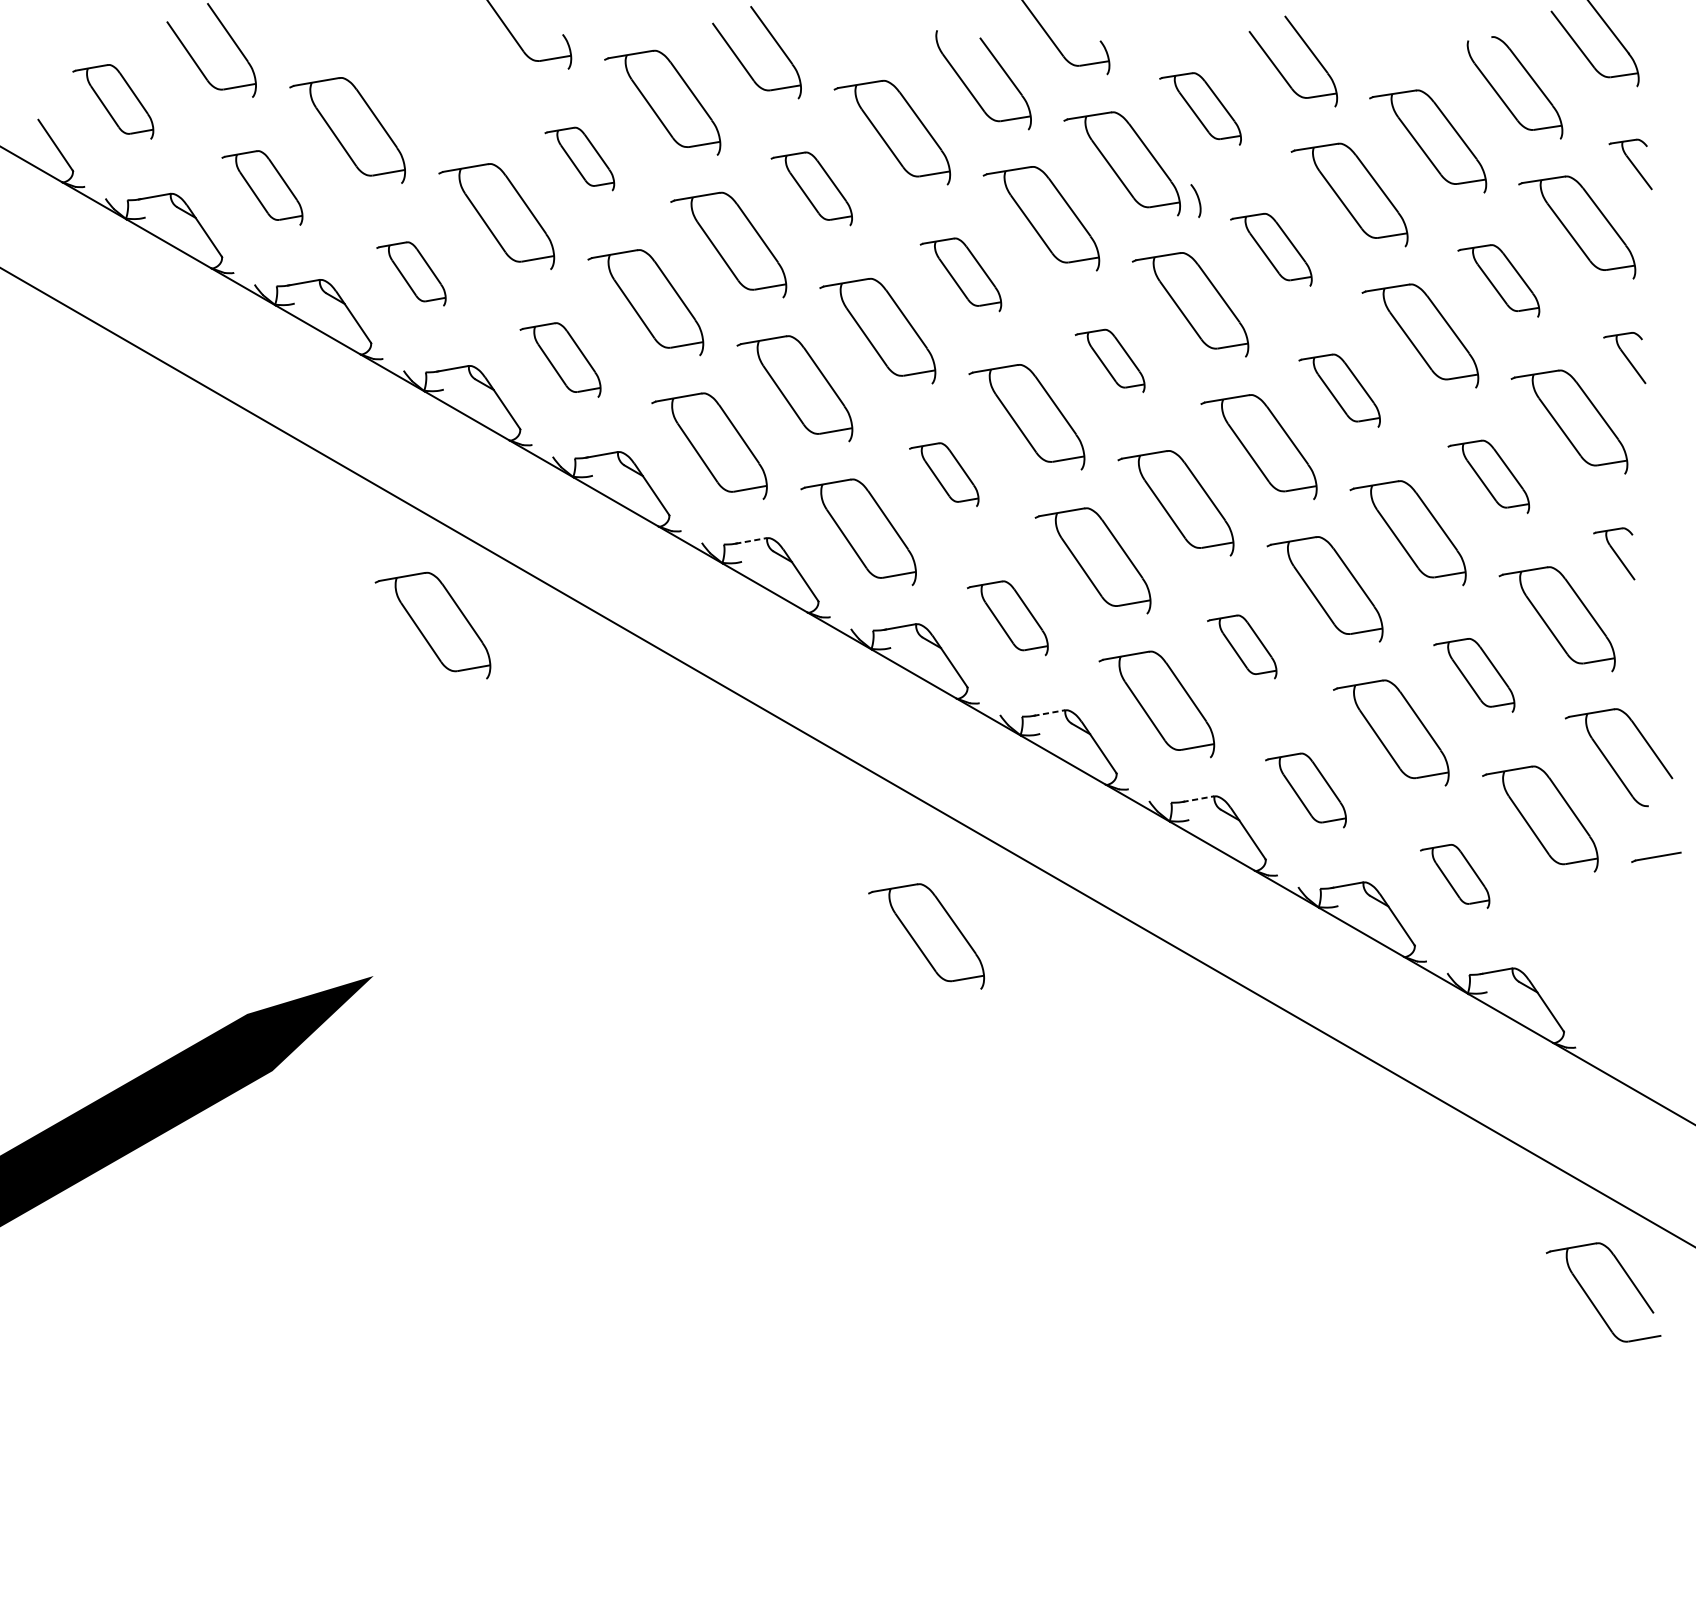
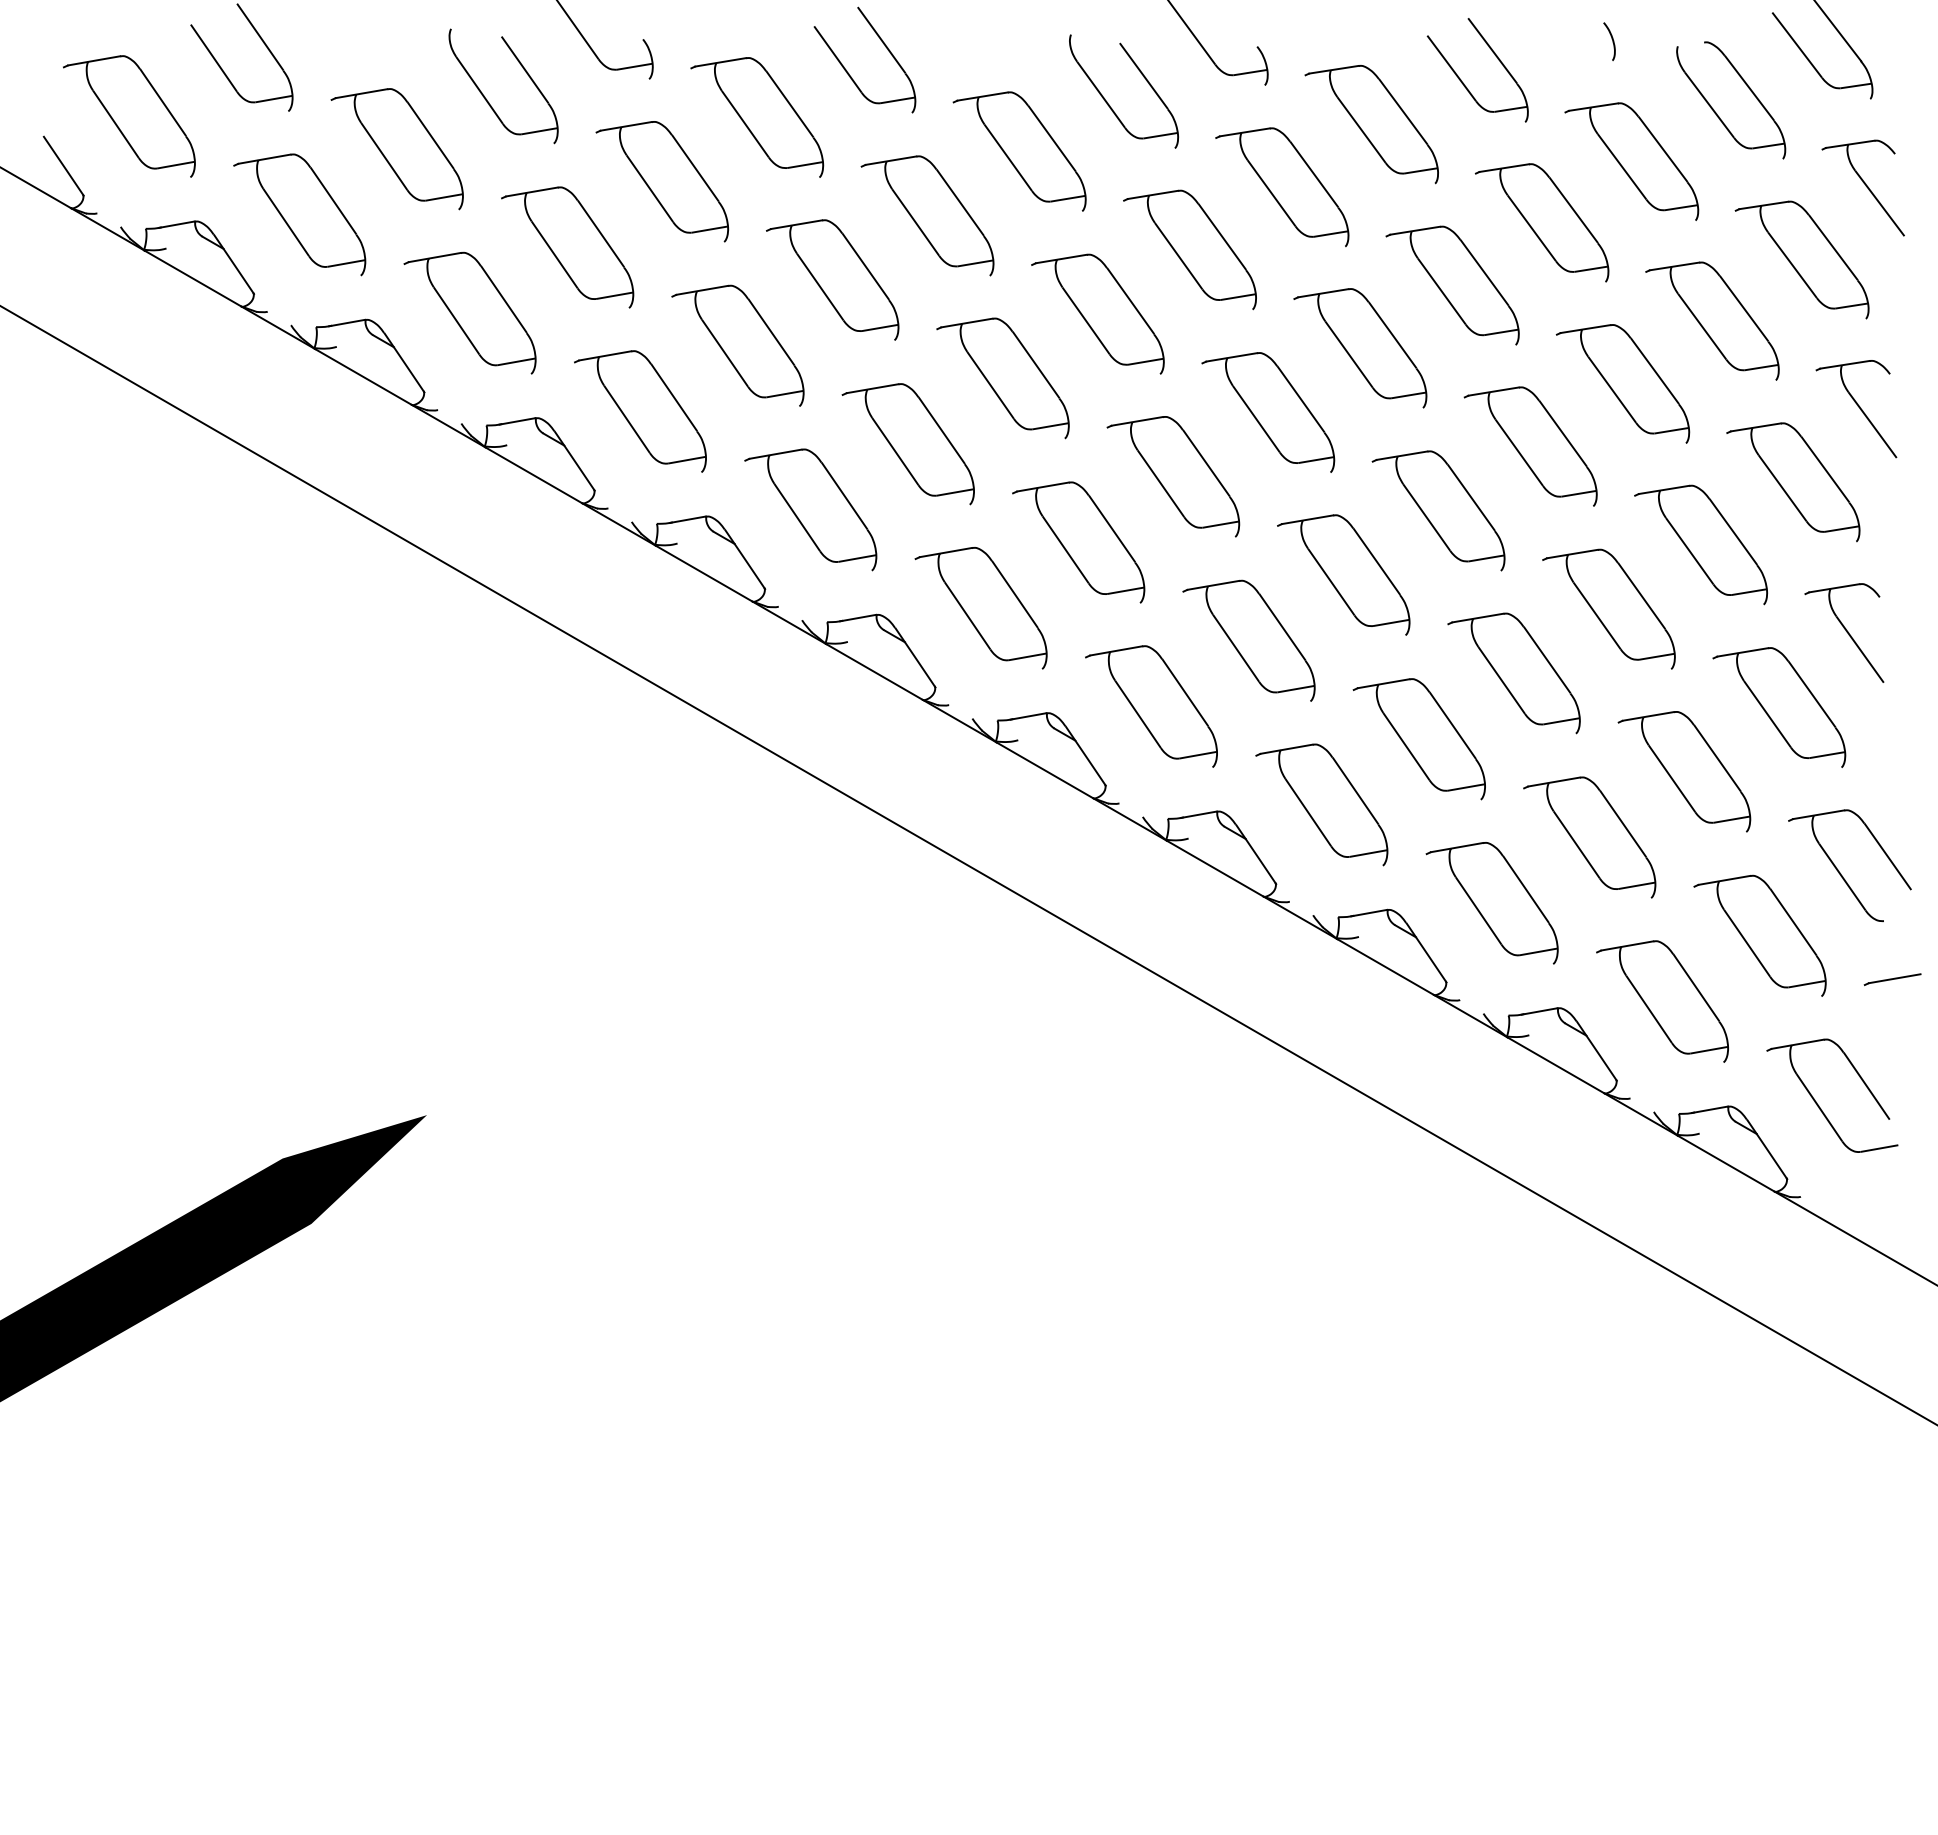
part: (426, 87) -> (487, 99), added
part: (113, 101) -> (129, 116), size x1.43
part: (1200, 108) -> (1371, 124), size x1.43
part: (579, 158) -> (662, 181), size x1.67
part: (1629, 164) -> (1862, 187), size x1.67
part: (262, 187) -> (299, 214), size x1.43
part: (811, 188) -> (927, 215), size x1.43
curve: (1197, 199) -> (1611, 39), moved
part: (1271, 249) -> (1452, 285), size x1.43
part: (410, 273) -> (469, 312), size x1.67
part: (960, 274) -> (1097, 313), size x1.43
part: (1498, 280) -> (1712, 320), size x1.43
part: (1624, 358) -> (1856, 409), size x1.67
part: (560, 360) -> (640, 411), size x1.43
part: (1110, 361) -> (1268, 412), size x1.67
part: (1339, 390) -> (1530, 446), size x1.43
part: (943, 474) -> (1078, 542), size x1.67
part: (1488, 476) -> (1700, 544), size x1.43
line: (751, 541) -> (858, 618), dashed -> solid
part: (1614, 553) -> (1844, 632), size x1.67
part: (1007, 618) -> (1151, 706), size x1.43
part: (432, 625) -> (494, 714), removed
part: (1241, 647) -> (1418, 739), size x1.67
part: (1474, 675) -> (1684, 771), size x1.43
line: (1049, 712) -> (1199, 814), dashed -> solid
part: (1305, 790) -> (1491, 903), size x1.43
line: (1198, 799) -> (1369, 913), dashed -> solid
part: (1454, 876) -> (1662, 1001), size x1.67
part: (926, 936) -> (1058, 1069), removed
part: (1592, 1300) -> (1819, 1105), moved

